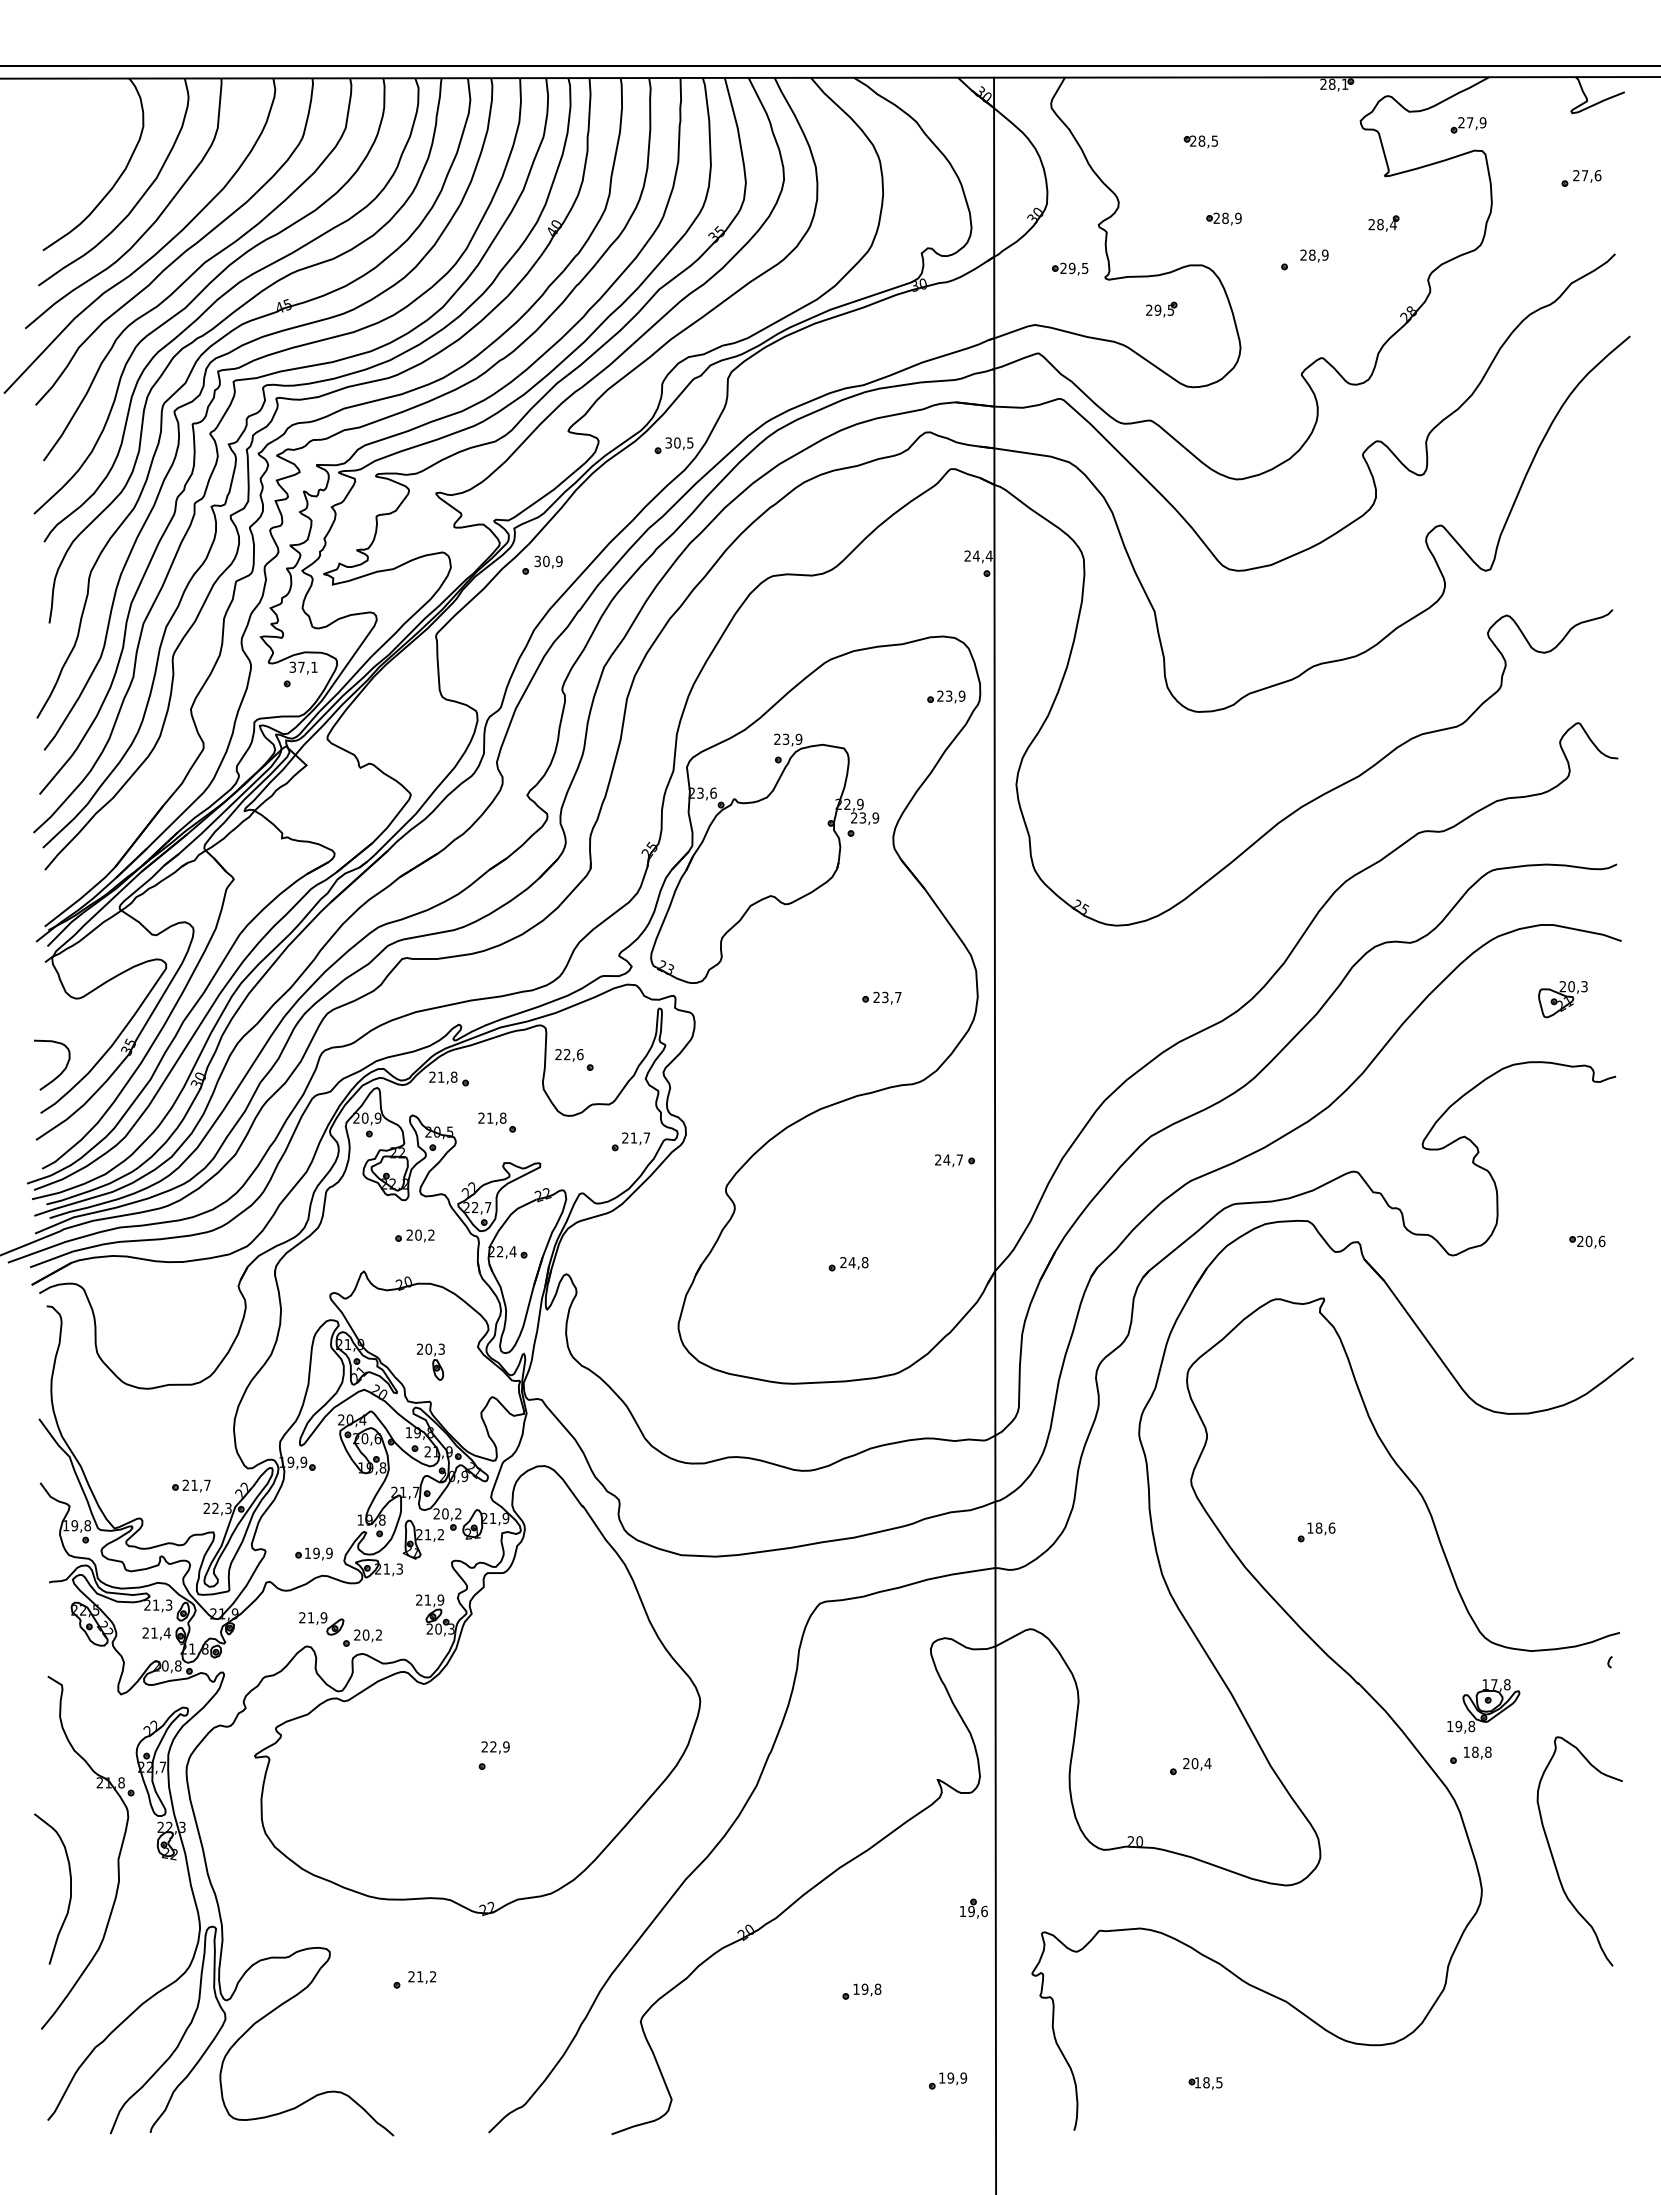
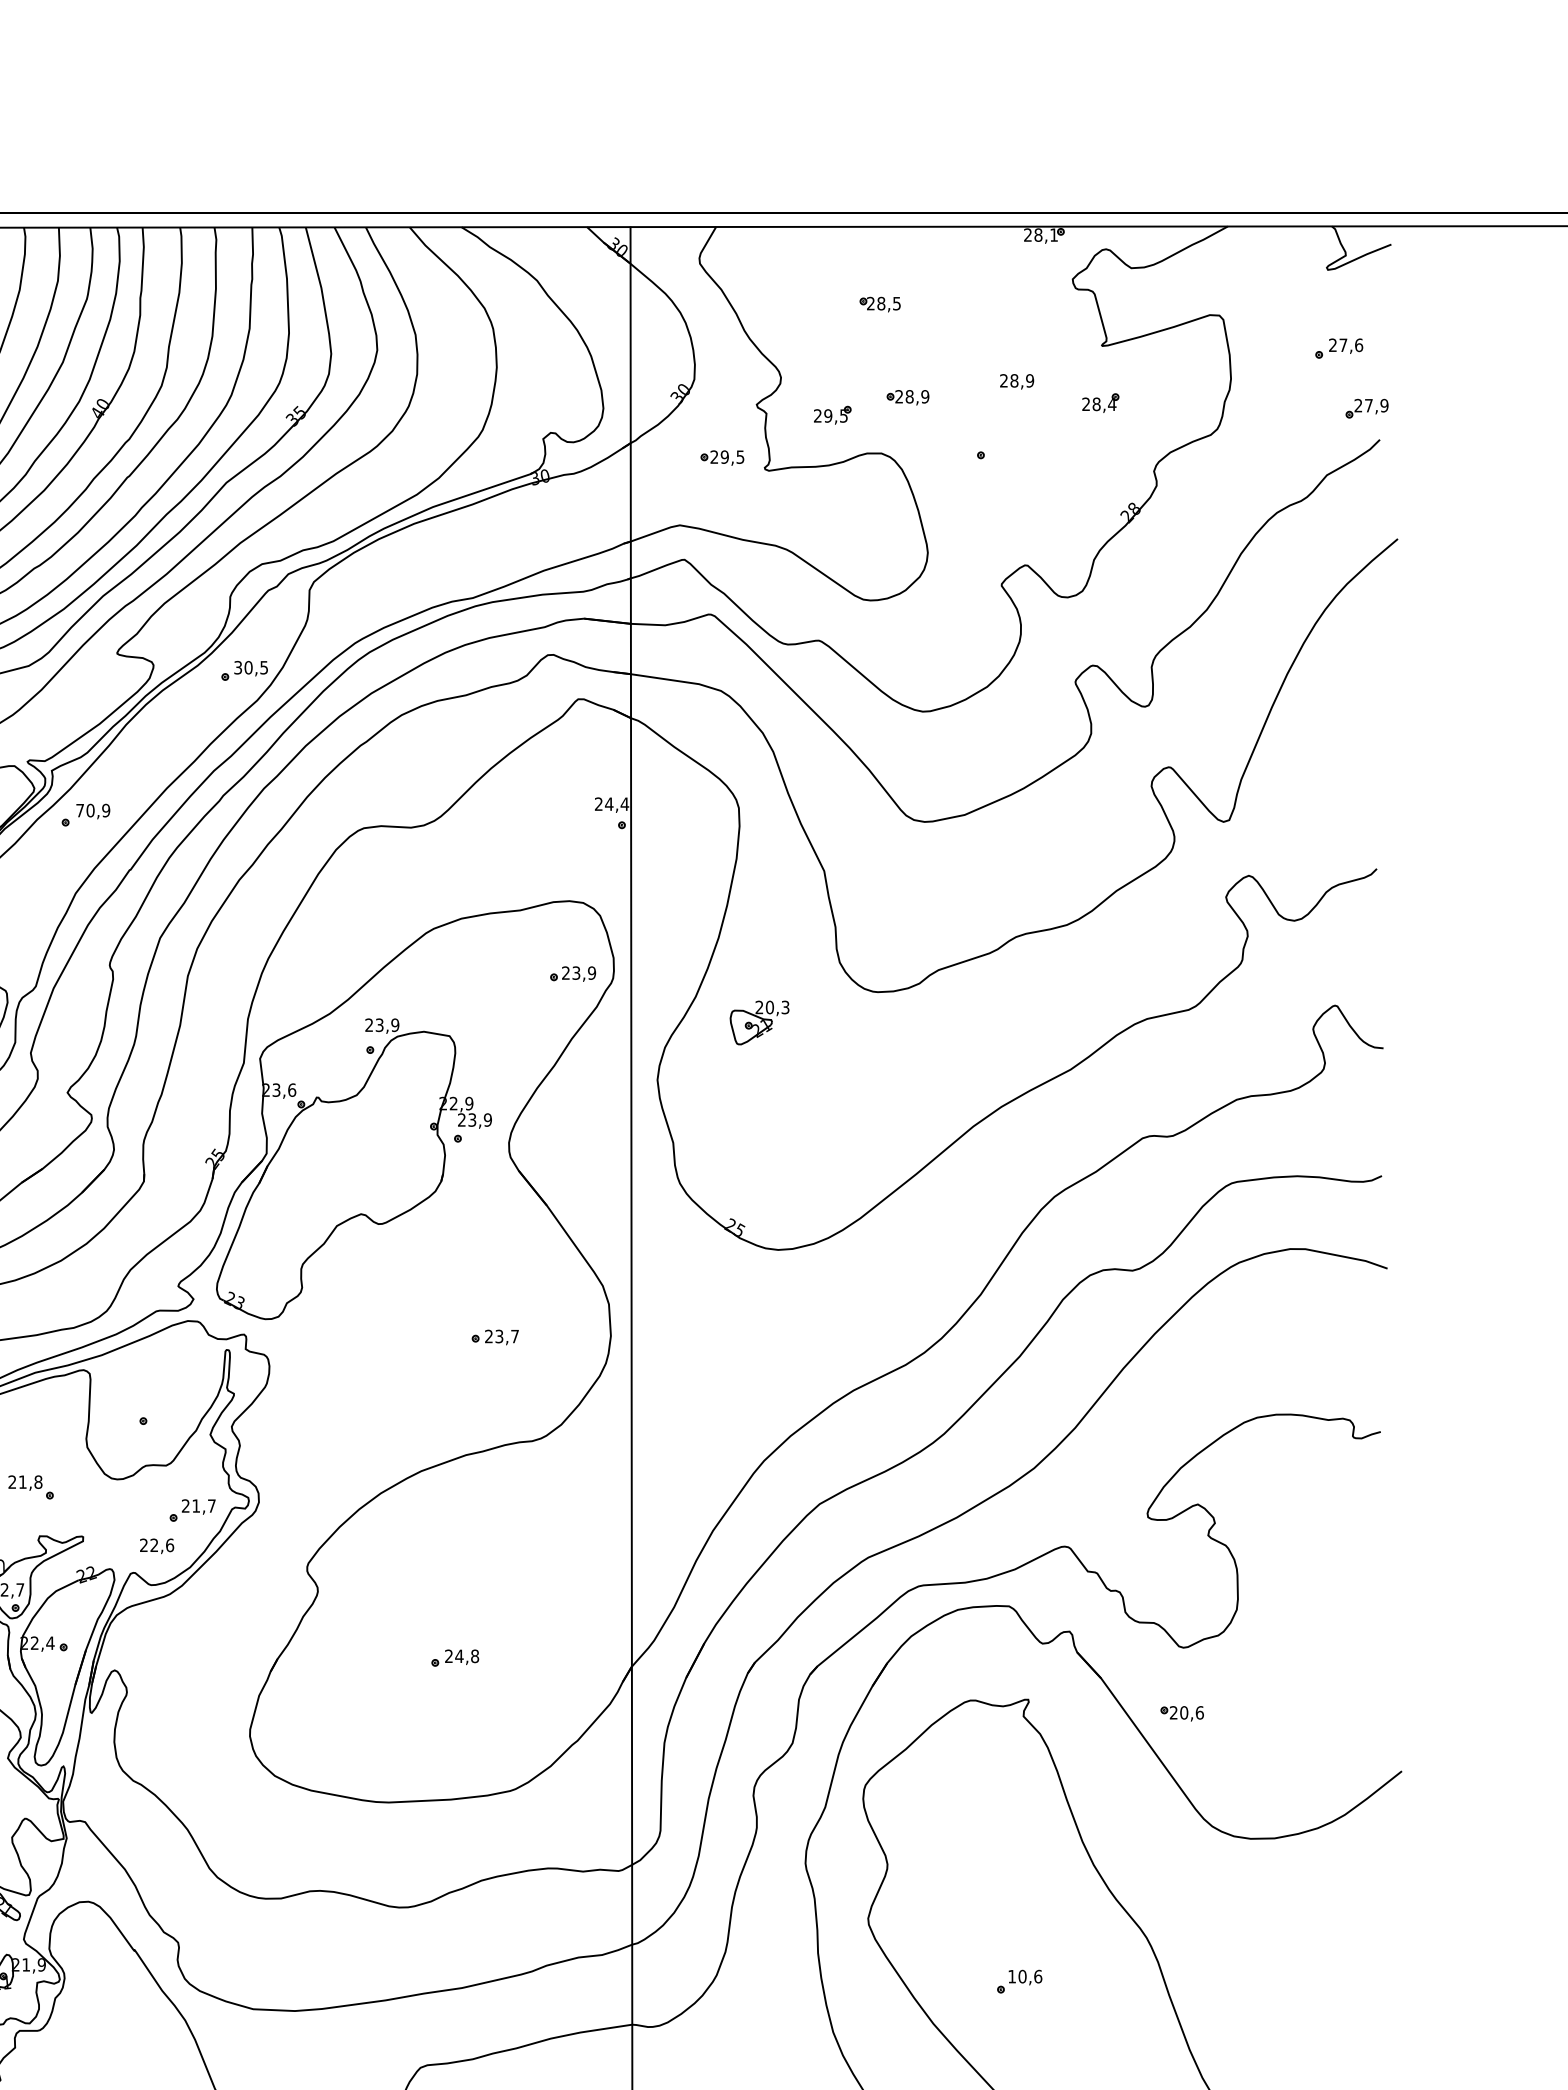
part: (1468, 125) -> (1366, 408), moved
text: (1314, 255) -> (1017, 381), moved
part: (1161, 309) -> (832, 415), moved
text: (537, 561) -> (79, 810), 30,9 -> 70,9
part: (1562, 999) -> (758, 1022), moved
text: (569, 1055) -> (157, 1546), moved
part: (954, 1160) -> (582, 1533), removed
part: (1587, 1241) -> (1182, 1712), moved
text: (1318, 1527) -> (1021, 1975), 18,6 -> 10,6

